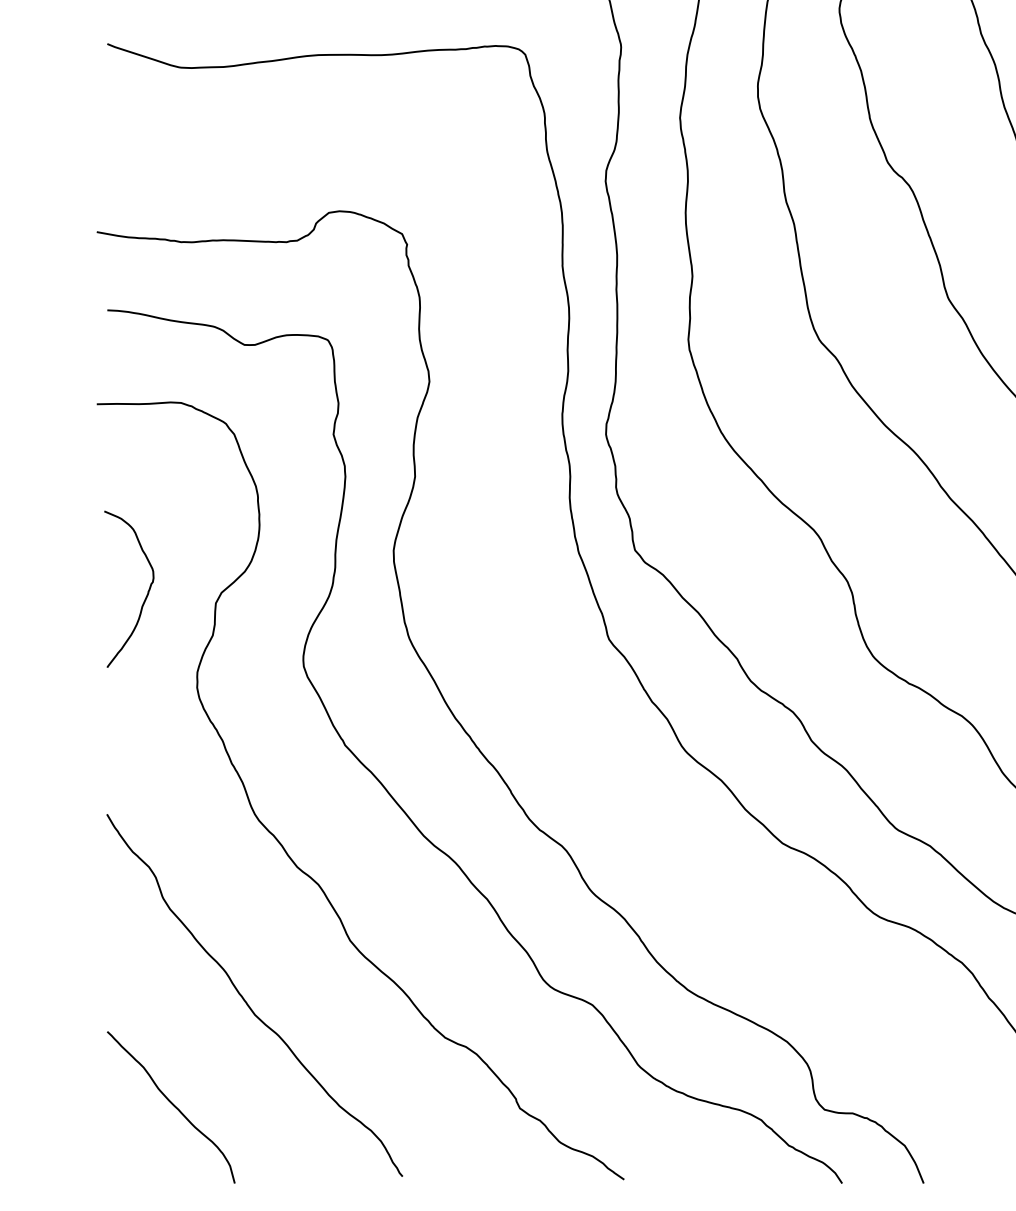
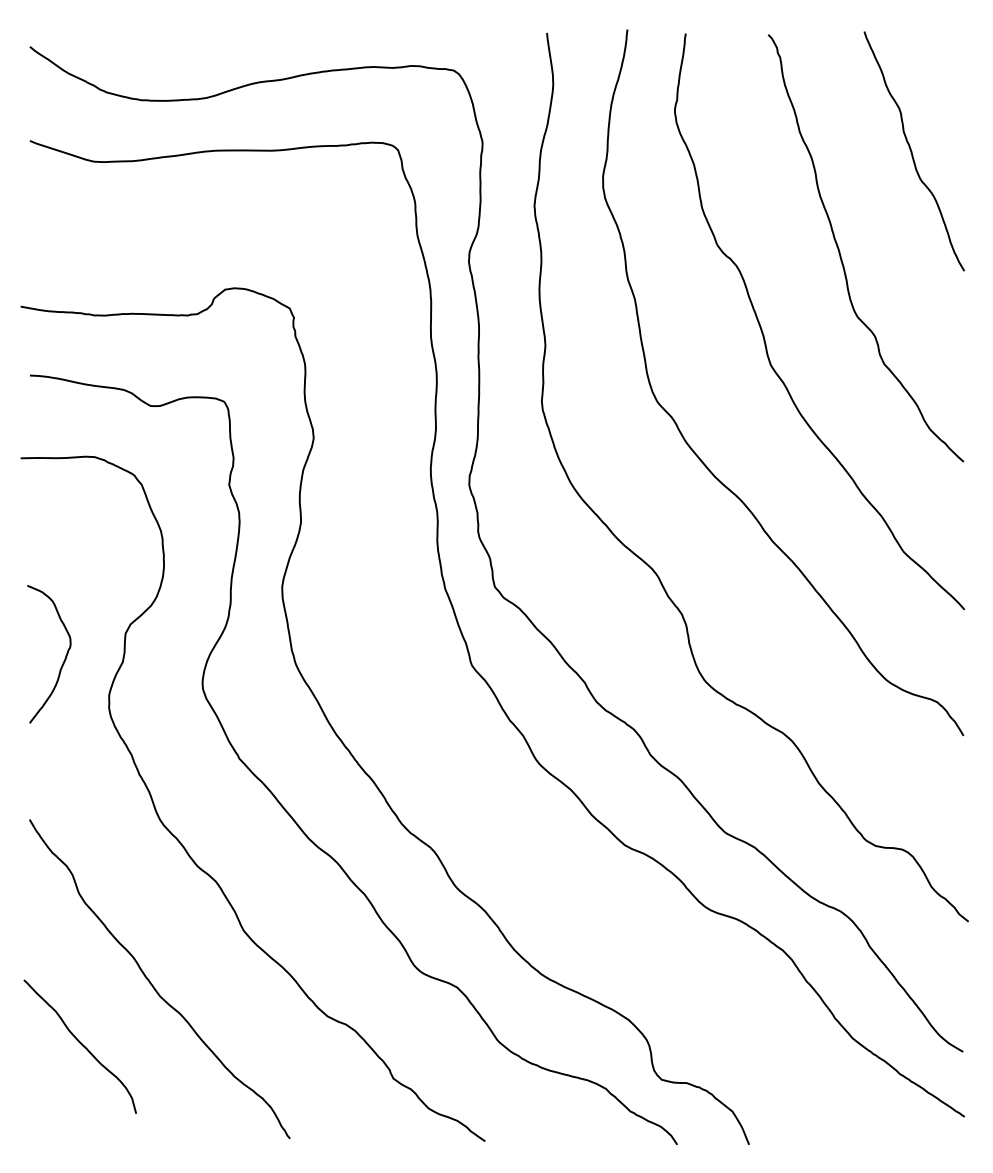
curve: (145, 596) -> (63, 660), moved
curve: (171, 1104) -> (80, 1044), moved

